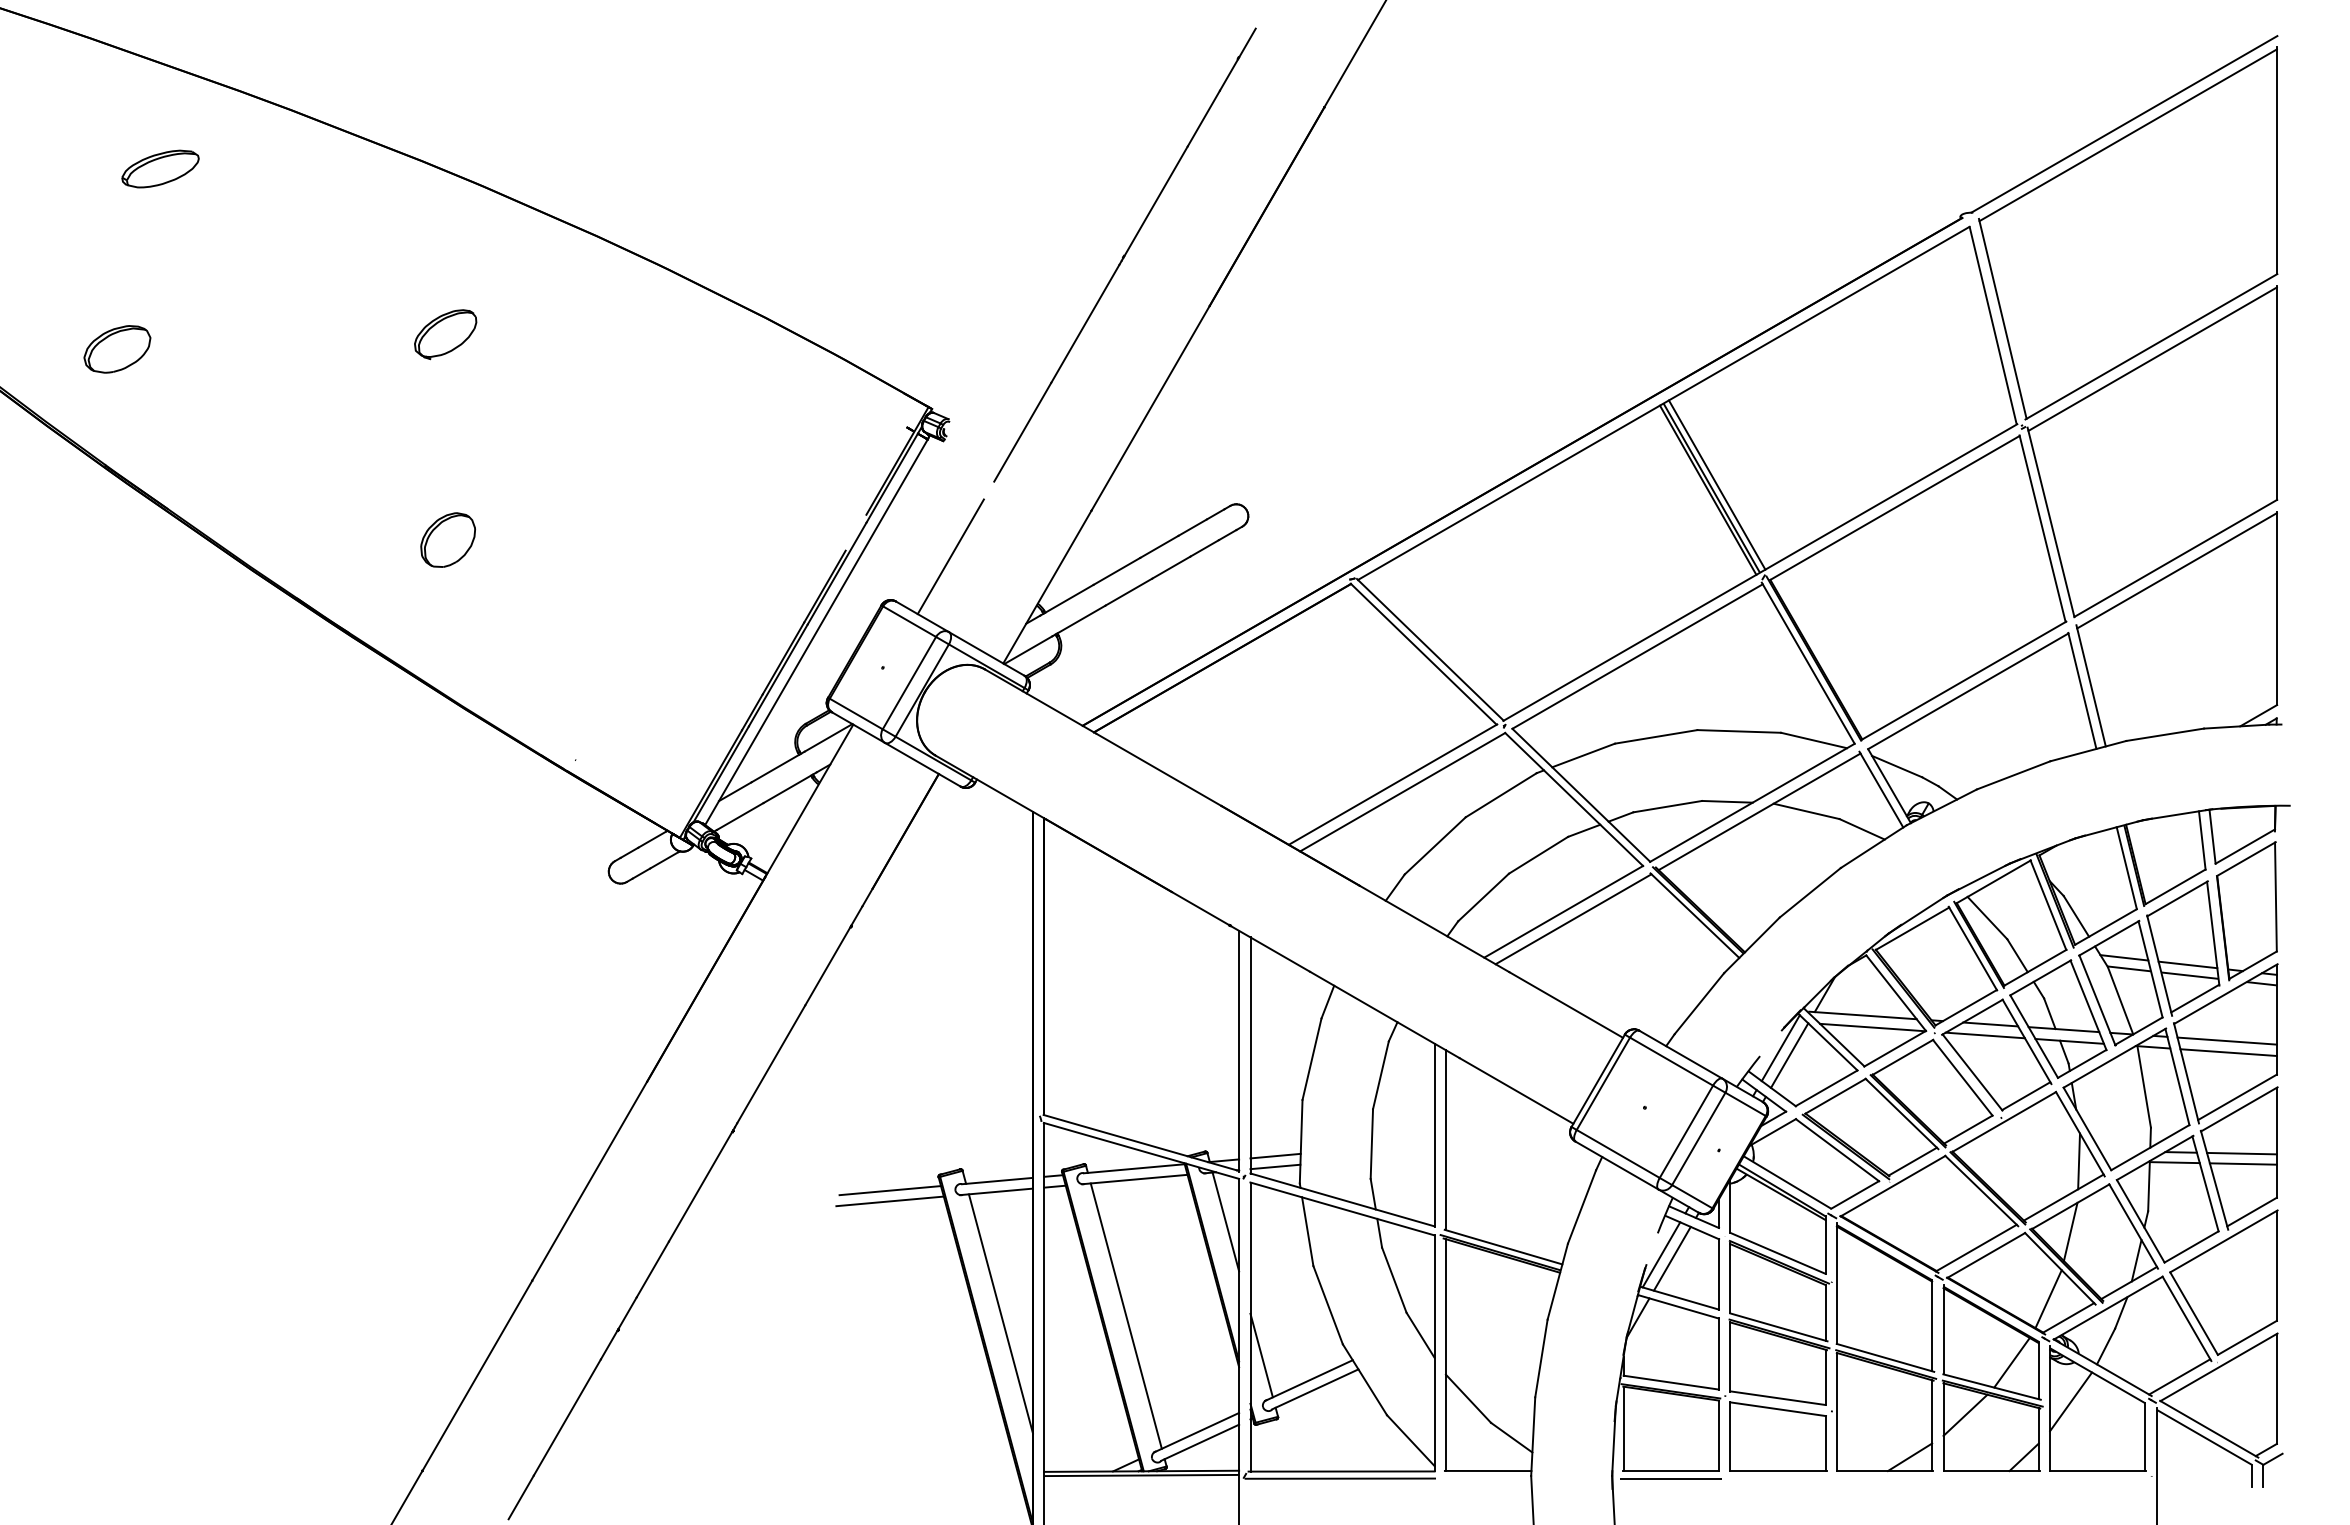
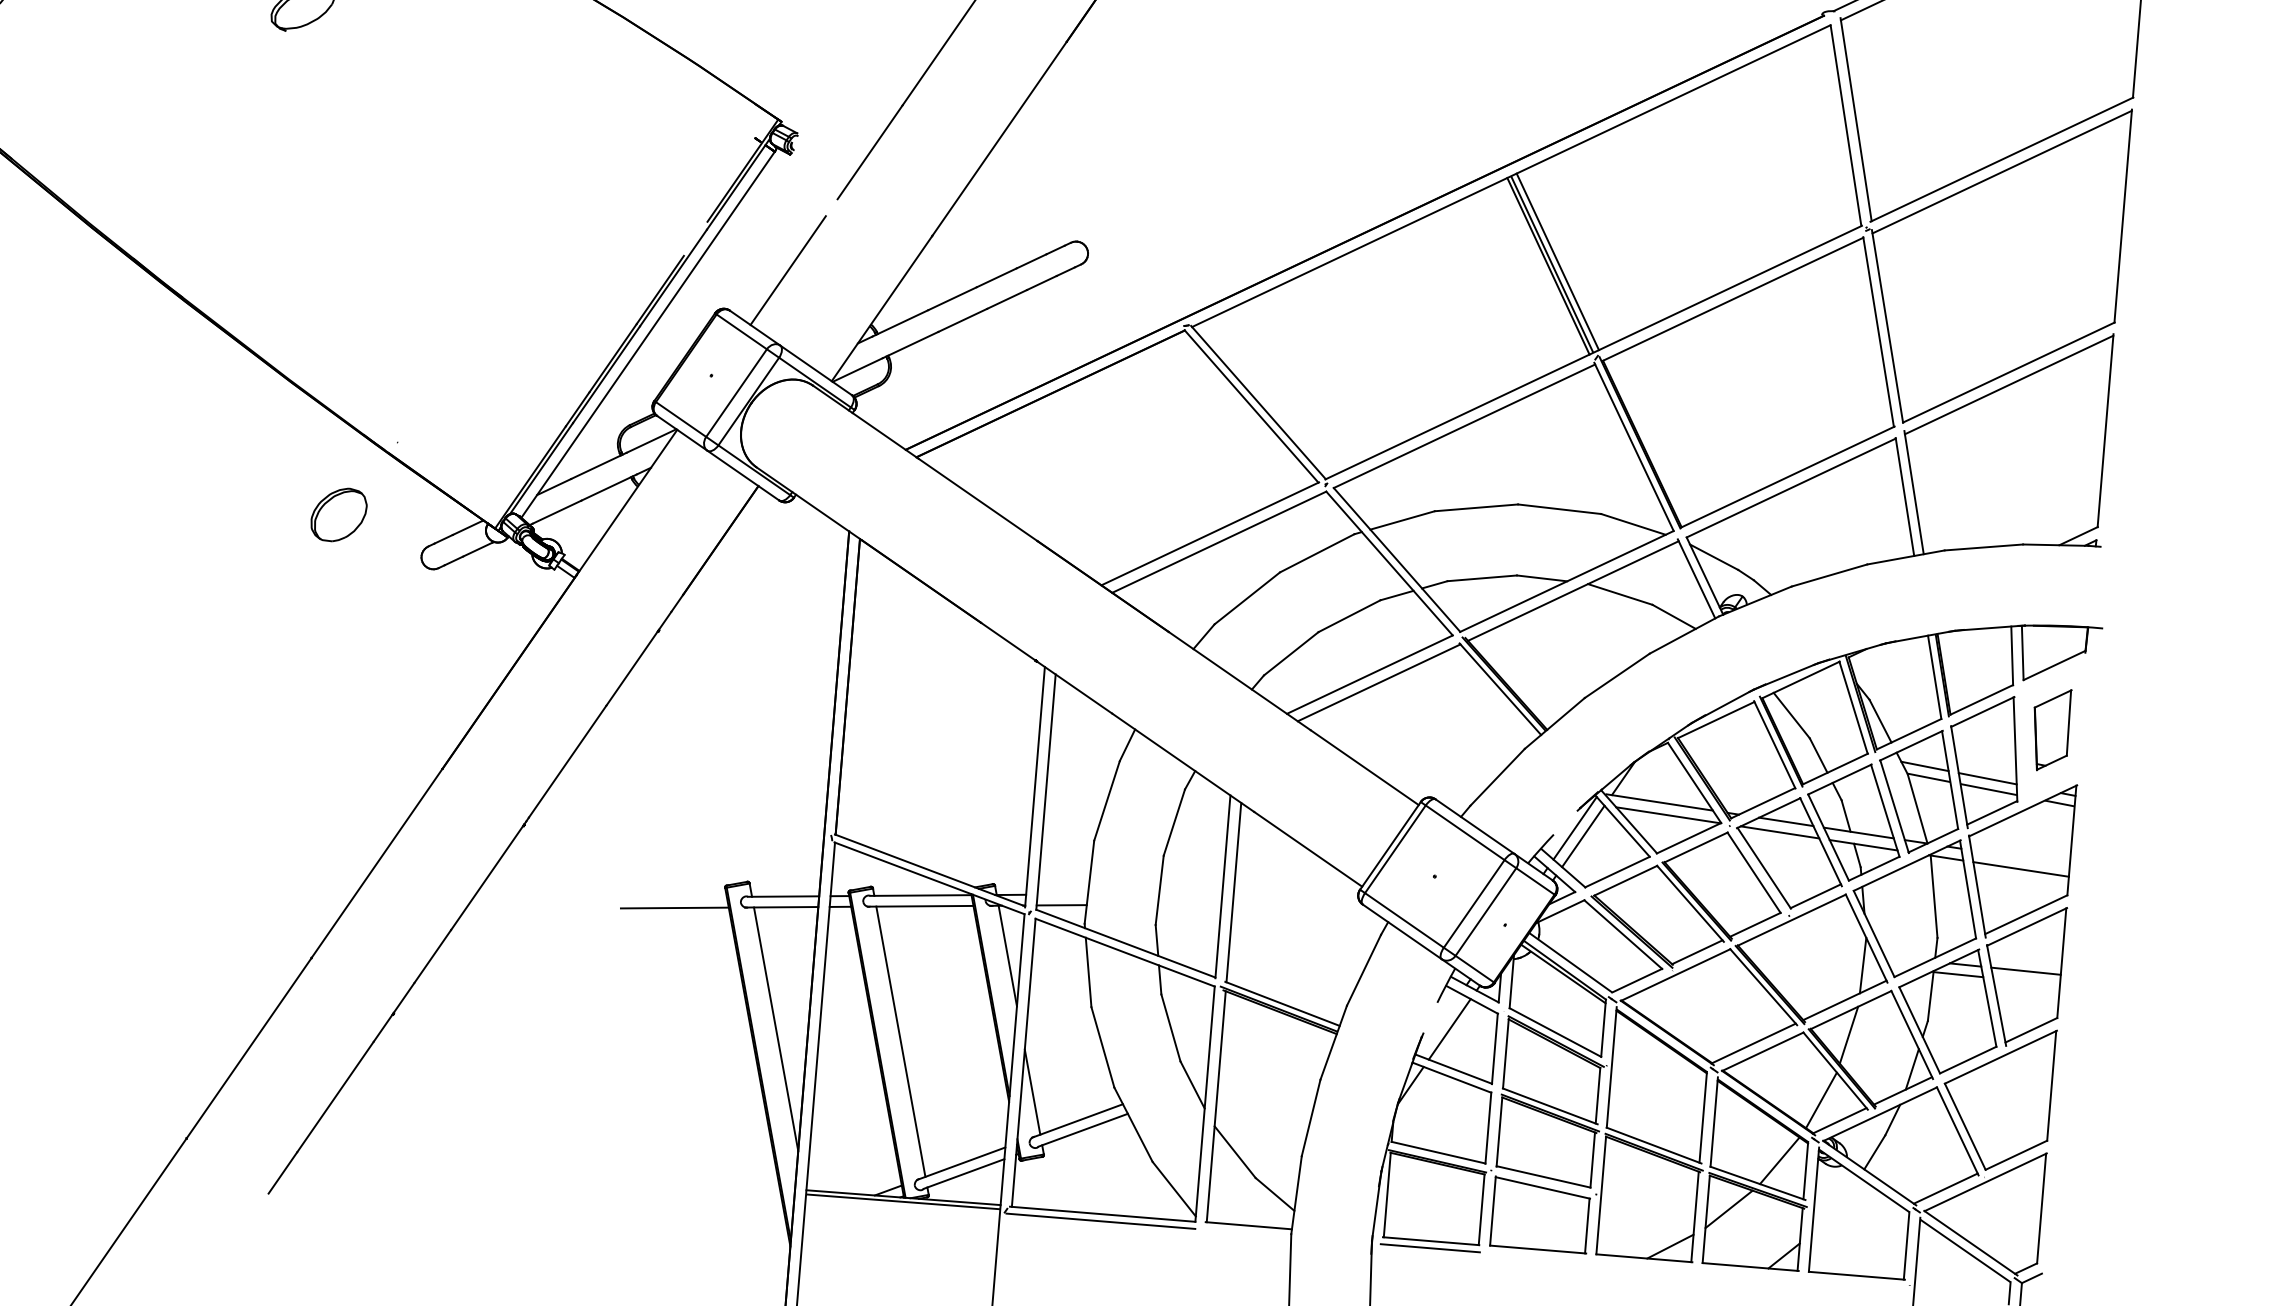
part: (447, 539) -> (338, 514), moved
part: (2246, 911) -> (2050, 730), size x0.6
line: (2226, 1040) -> (2019, 857), removed
line: (1275, 1155) -> (1062, 893), removed
line: (2242, 1163) -> (2025, 981), removed
line: (890, 1190) -> (676, 897), removed
line: (1661, 1254) -> (1439, 1024), removed
line: (2071, 1401) -> (1835, 1204), removed

